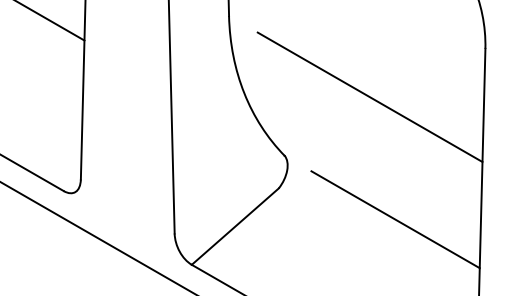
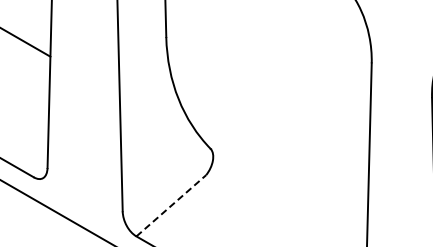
line: (370, 97) -> (279, 102), removed
line: (395, 219) -> (299, 200), removed
line: (235, 226) -> (171, 205), solid -> dashed

